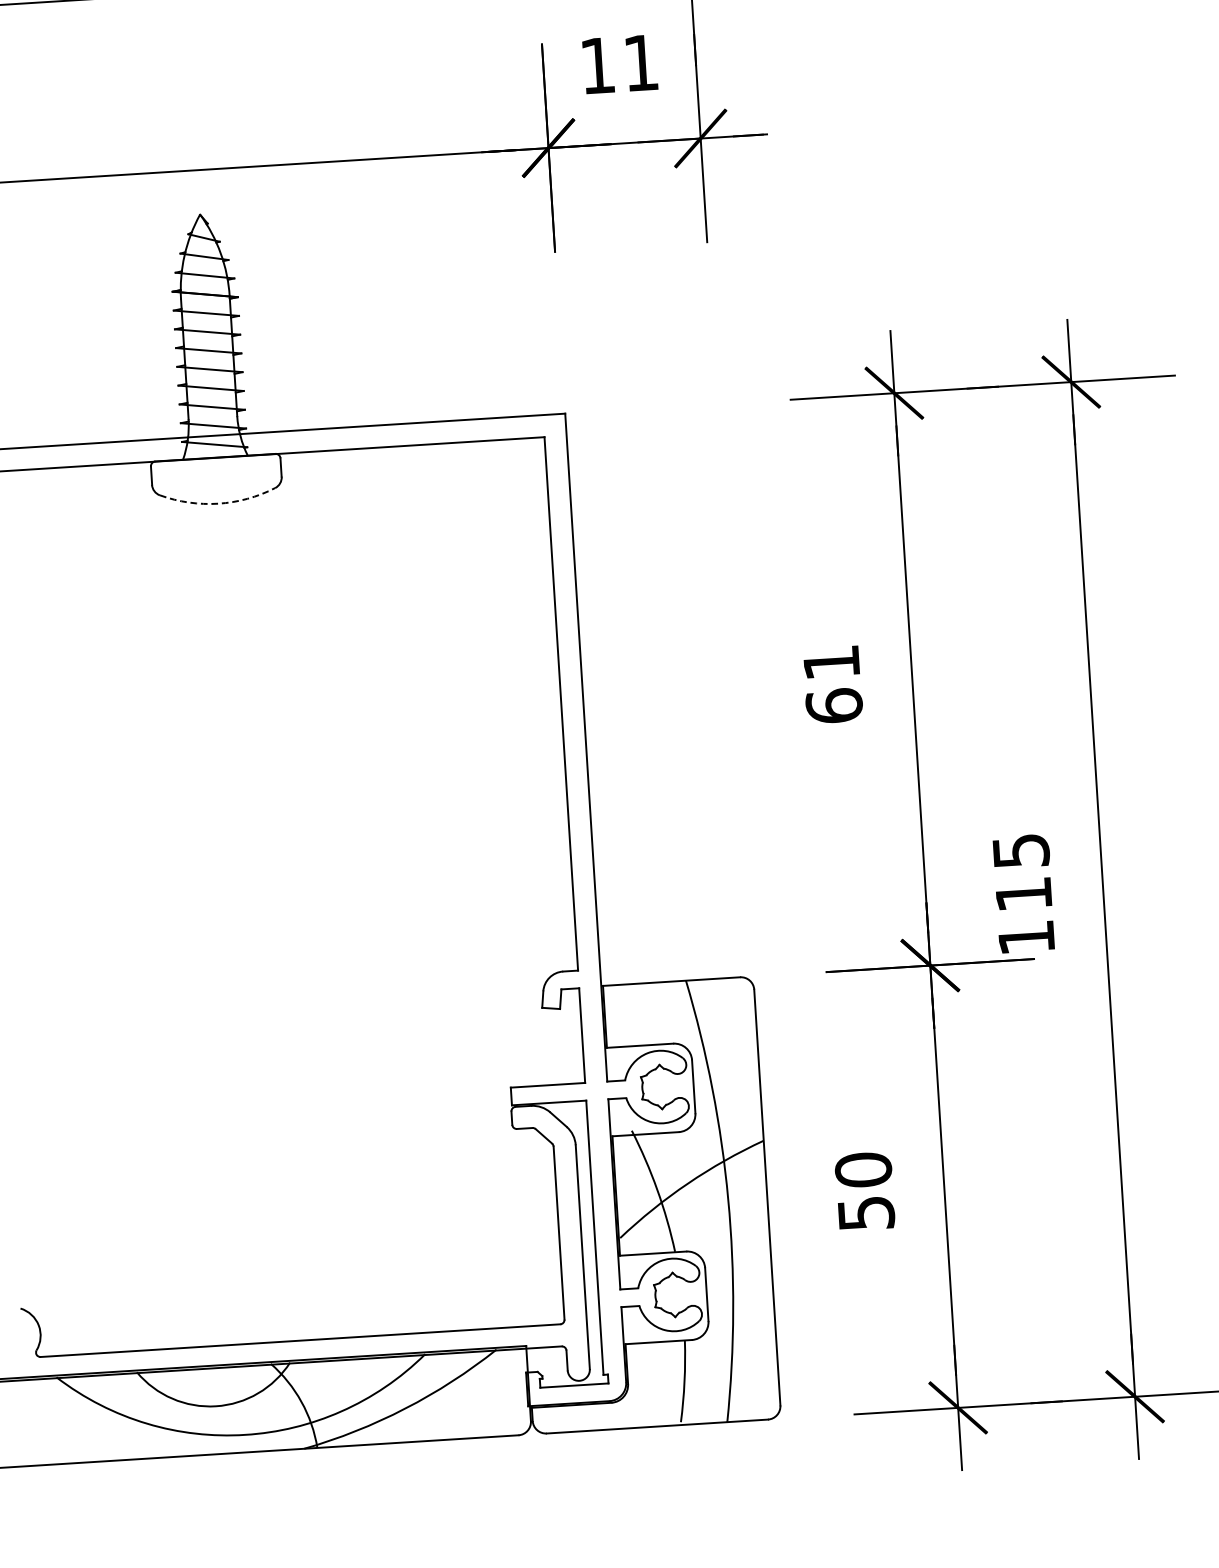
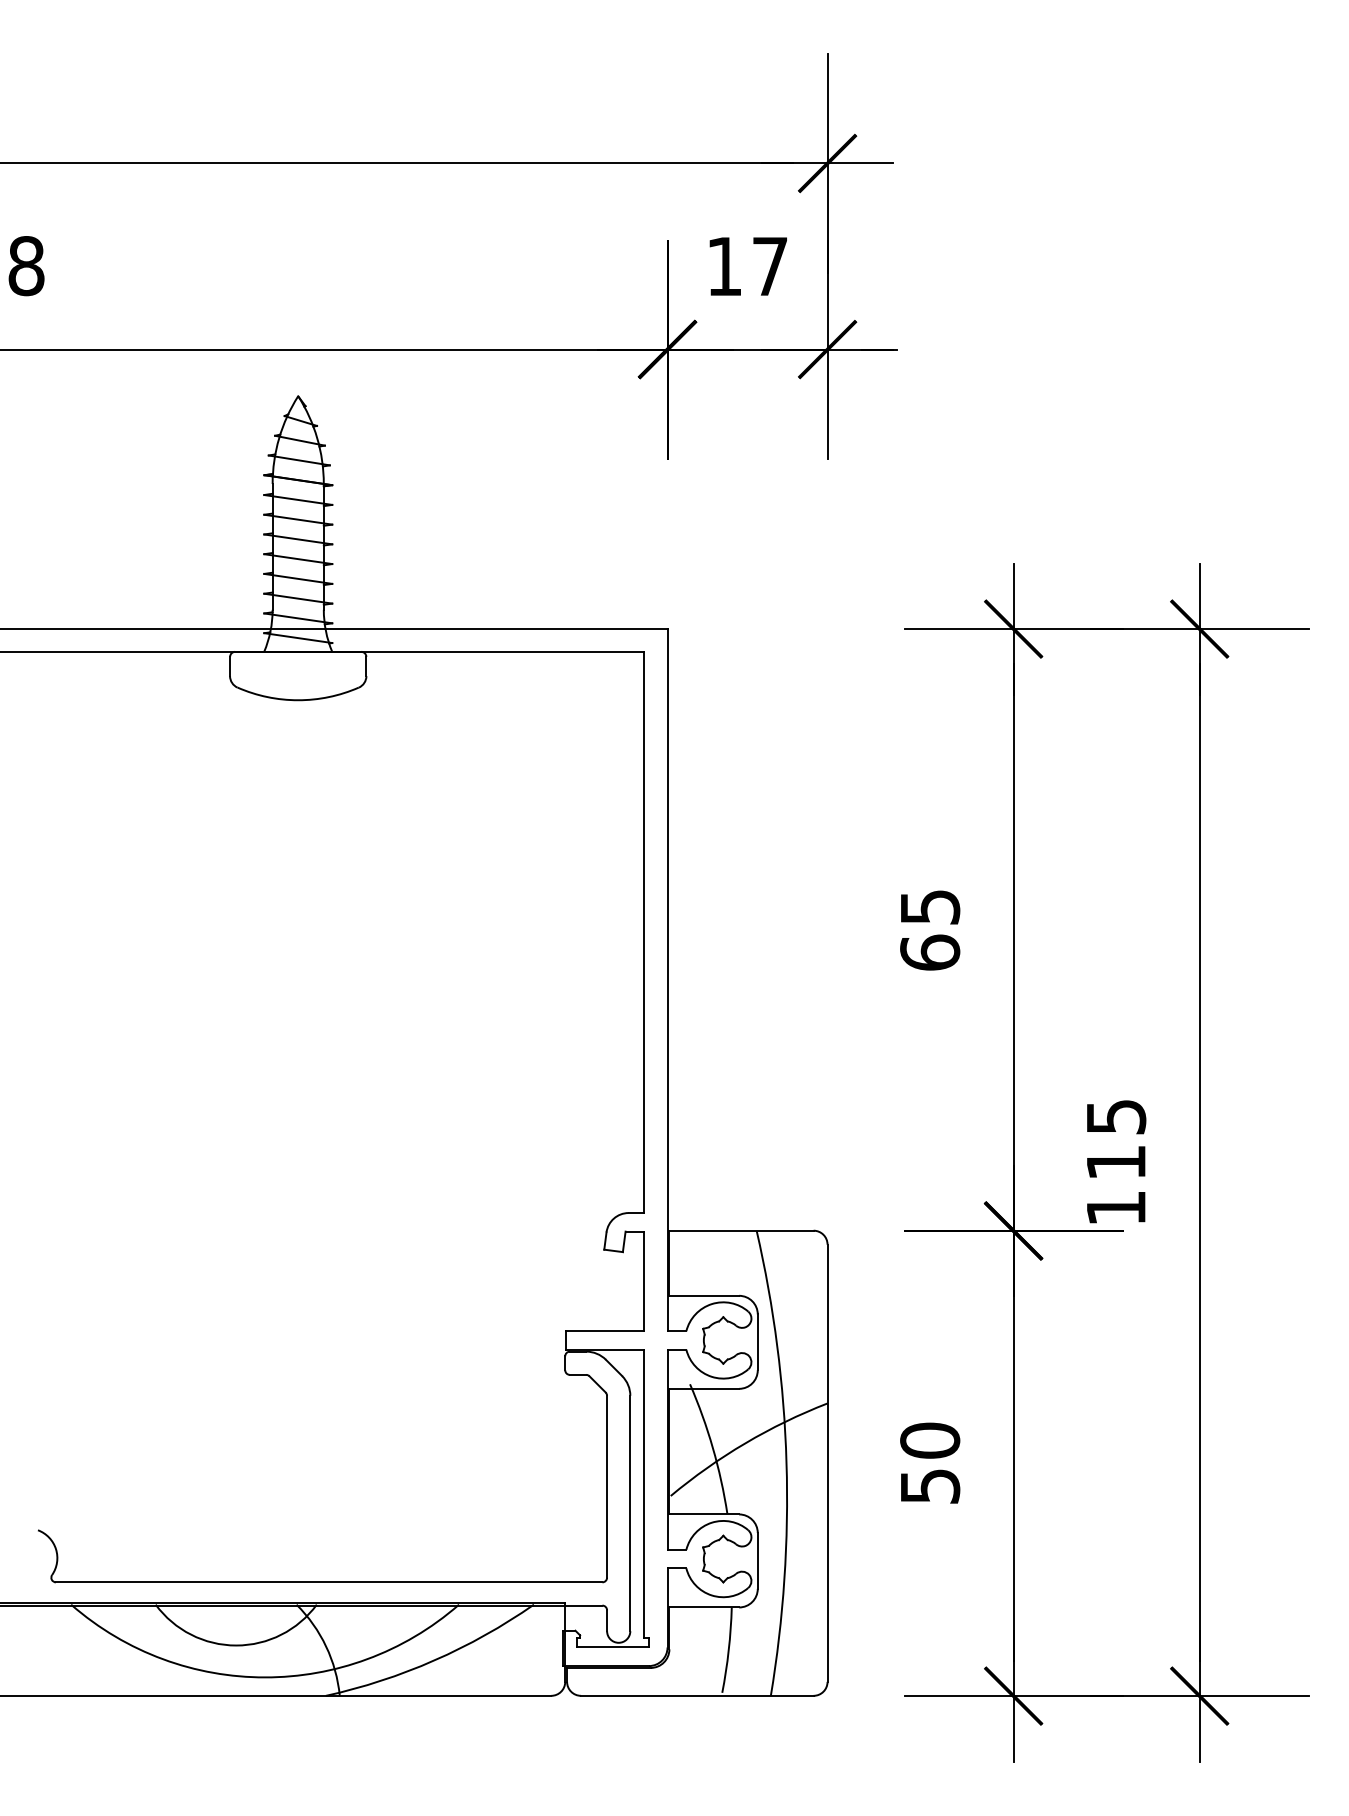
text: (640, 63) -> (769, 266), 11 -> 17
arc: (218, 503) -> (298, 700), dashed -> solid
text: (831, 662) -> (930, 907), 61 -> 65

